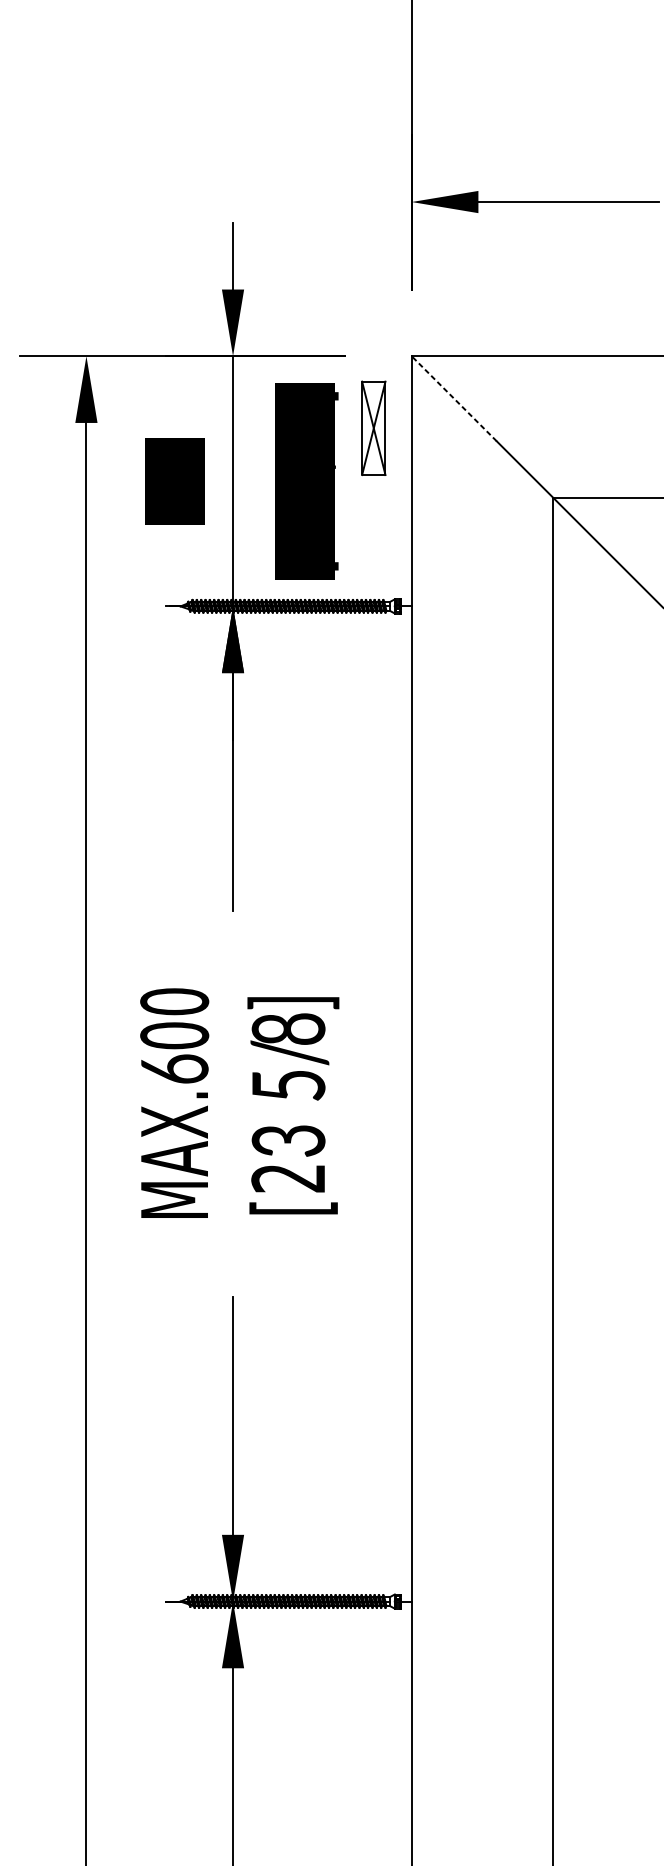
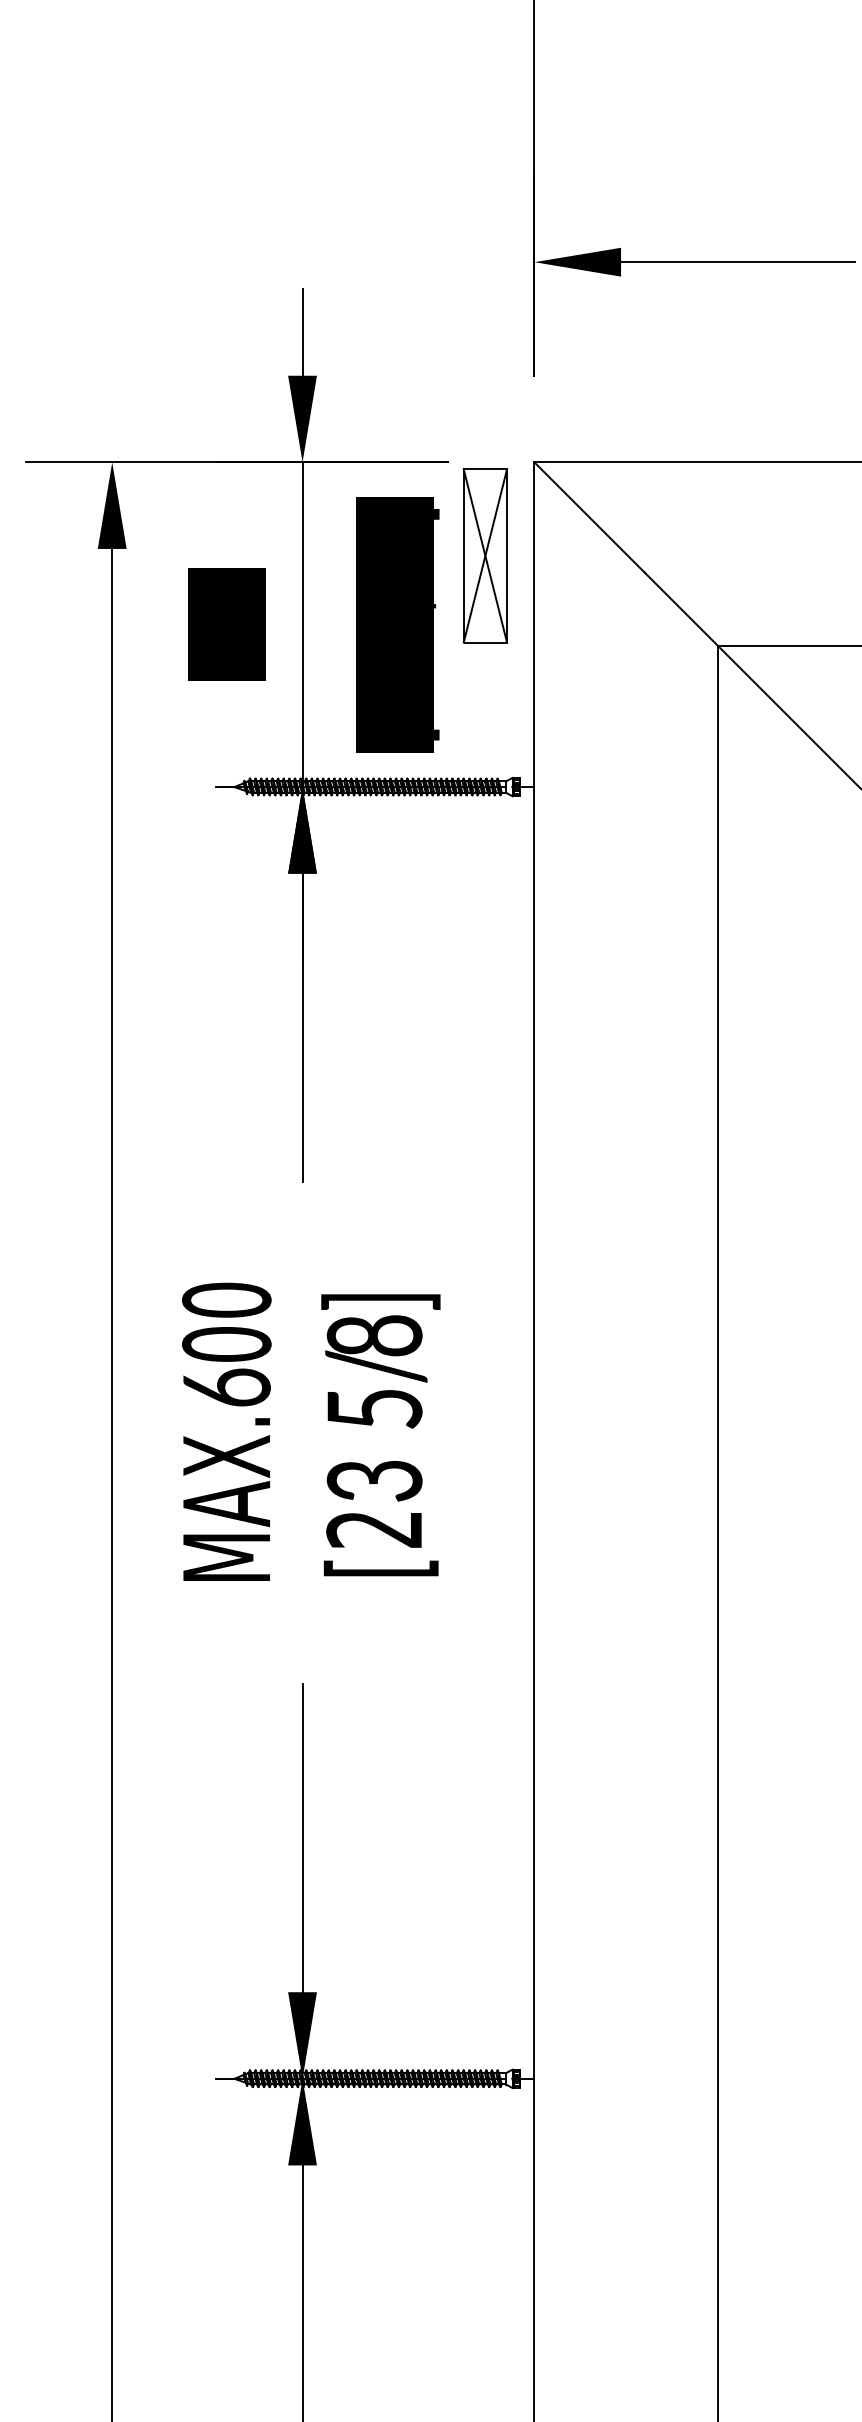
line: (454, 398) -> (589, 517), dashed -> solid
part: (373, 428) -> (484, 555), size x1.43

